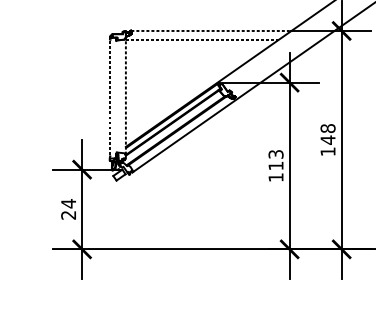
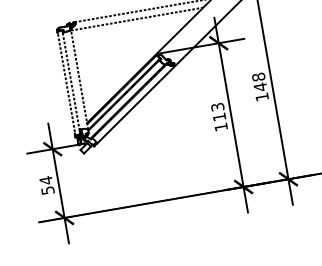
line: (116, 97) -> (71, 81), added
text: (68, 215) -> (47, 190), 24 -> 54

